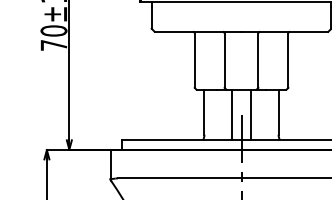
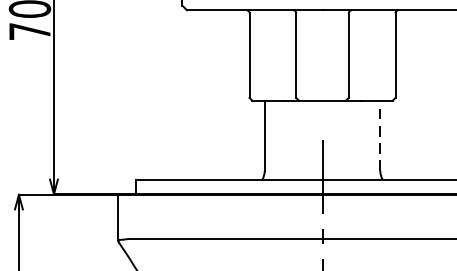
line: (278, 111) -> (380, 134), solid -> dashed
line: (232, 114) -> (308, 139), removed
line: (250, 114) -> (336, 139), removed

